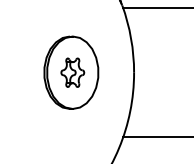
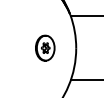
part: (72, 71) -> (45, 47), size x0.7

